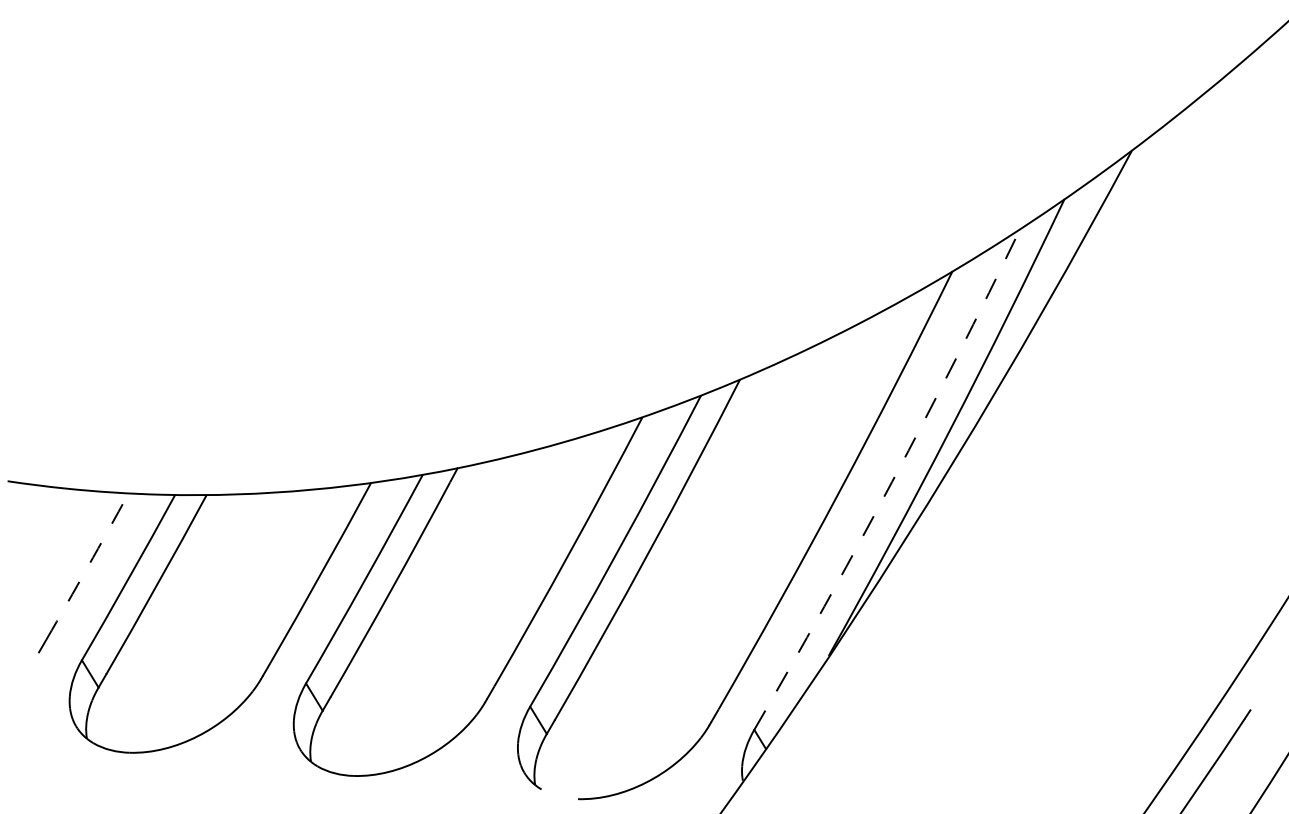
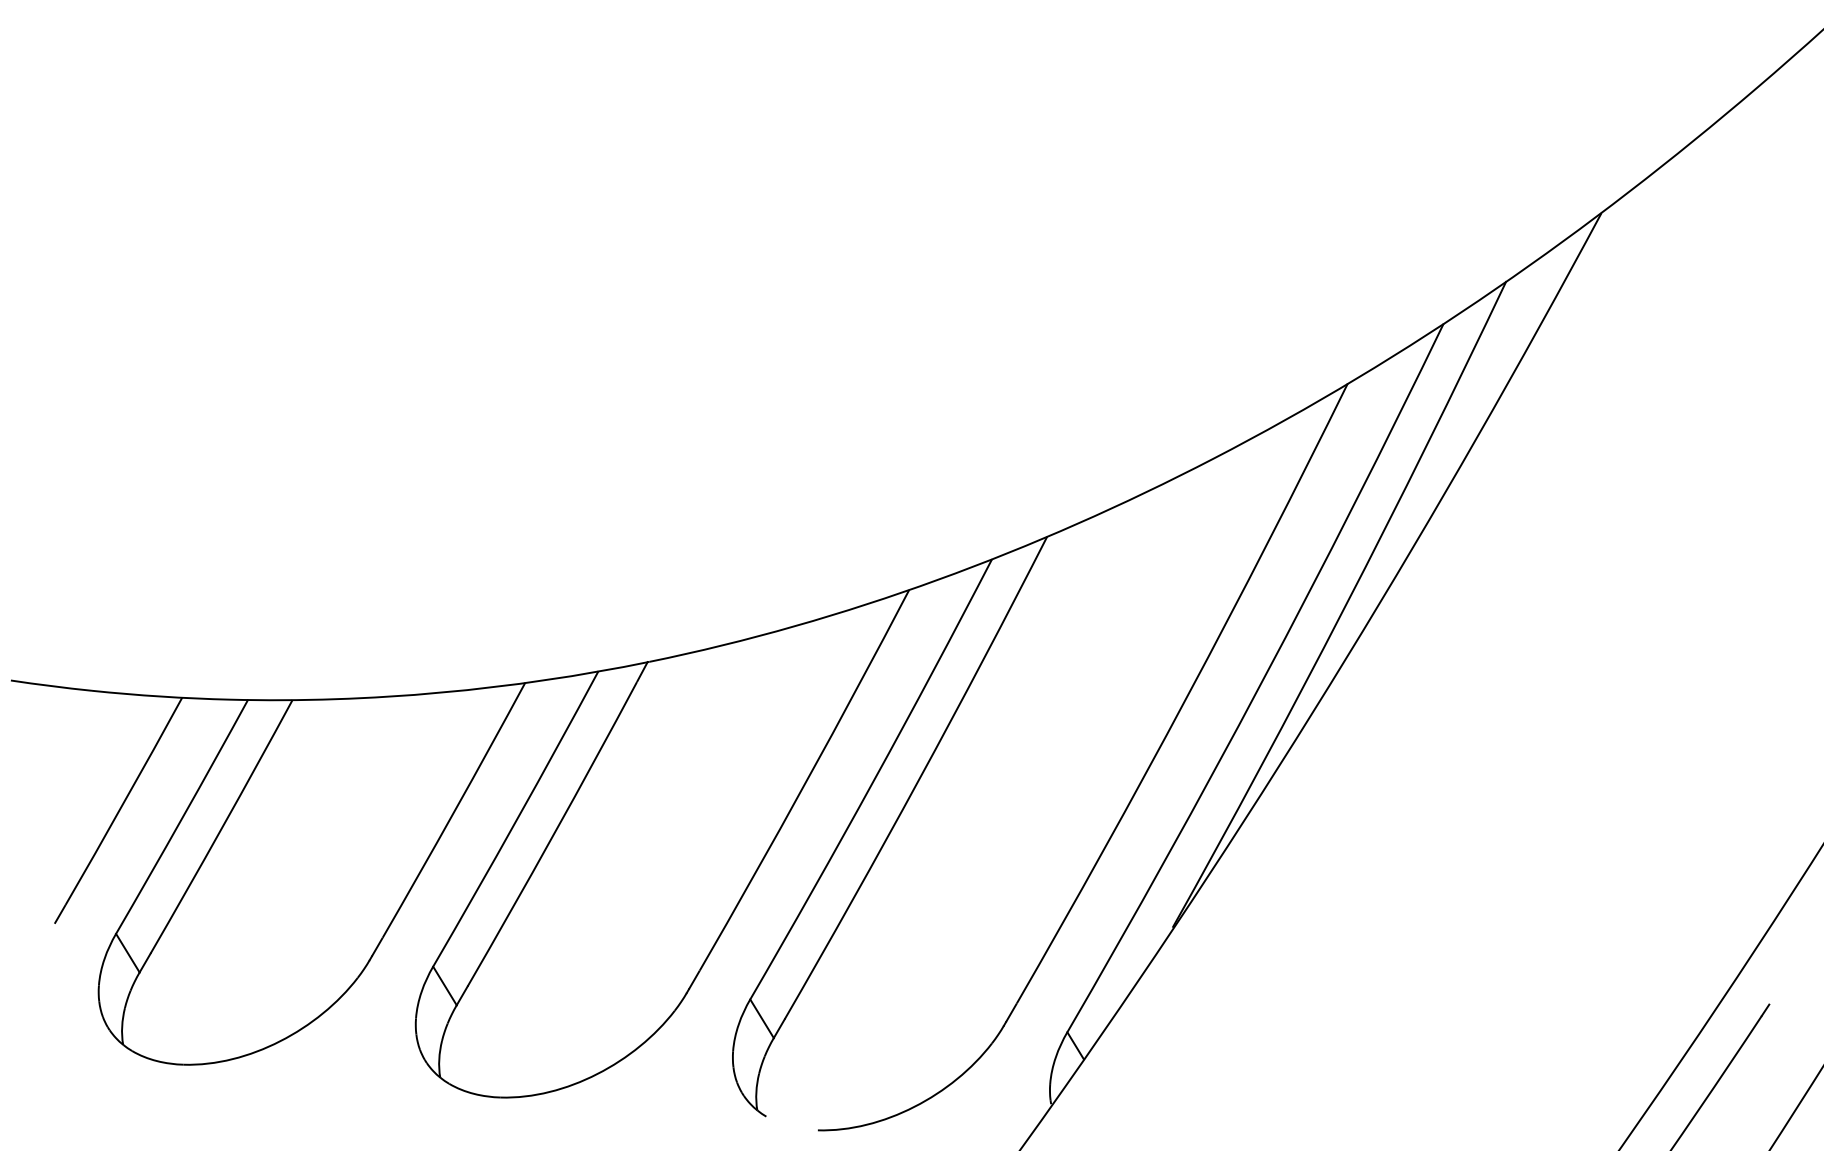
arc: (892, 481) -> (1262, 681), dashed -> solid
arc: (87, 566) -> (124, 801), dashed -> solid

